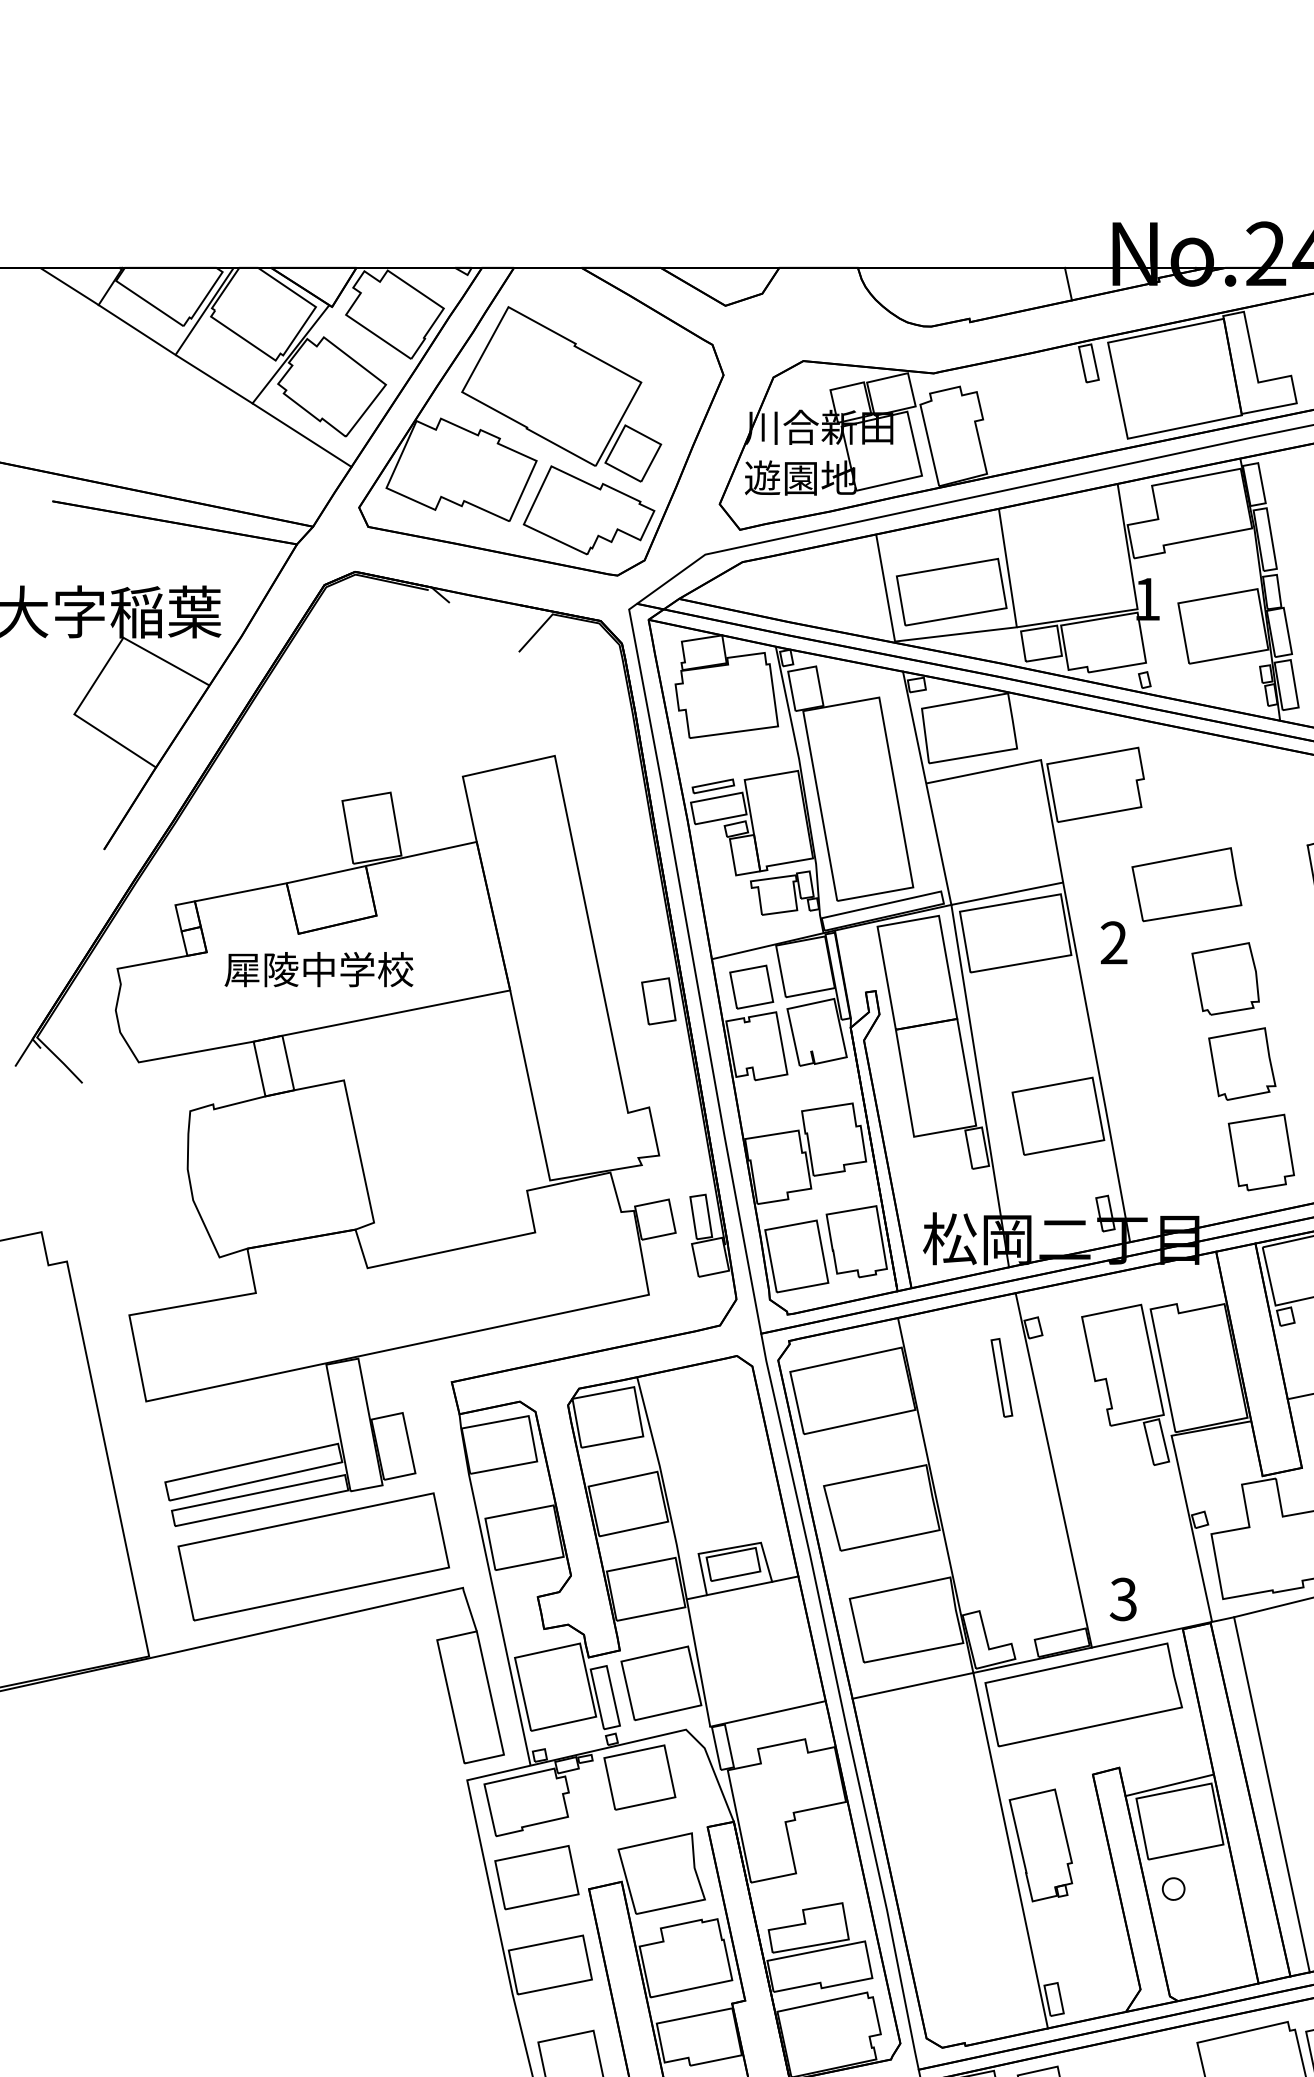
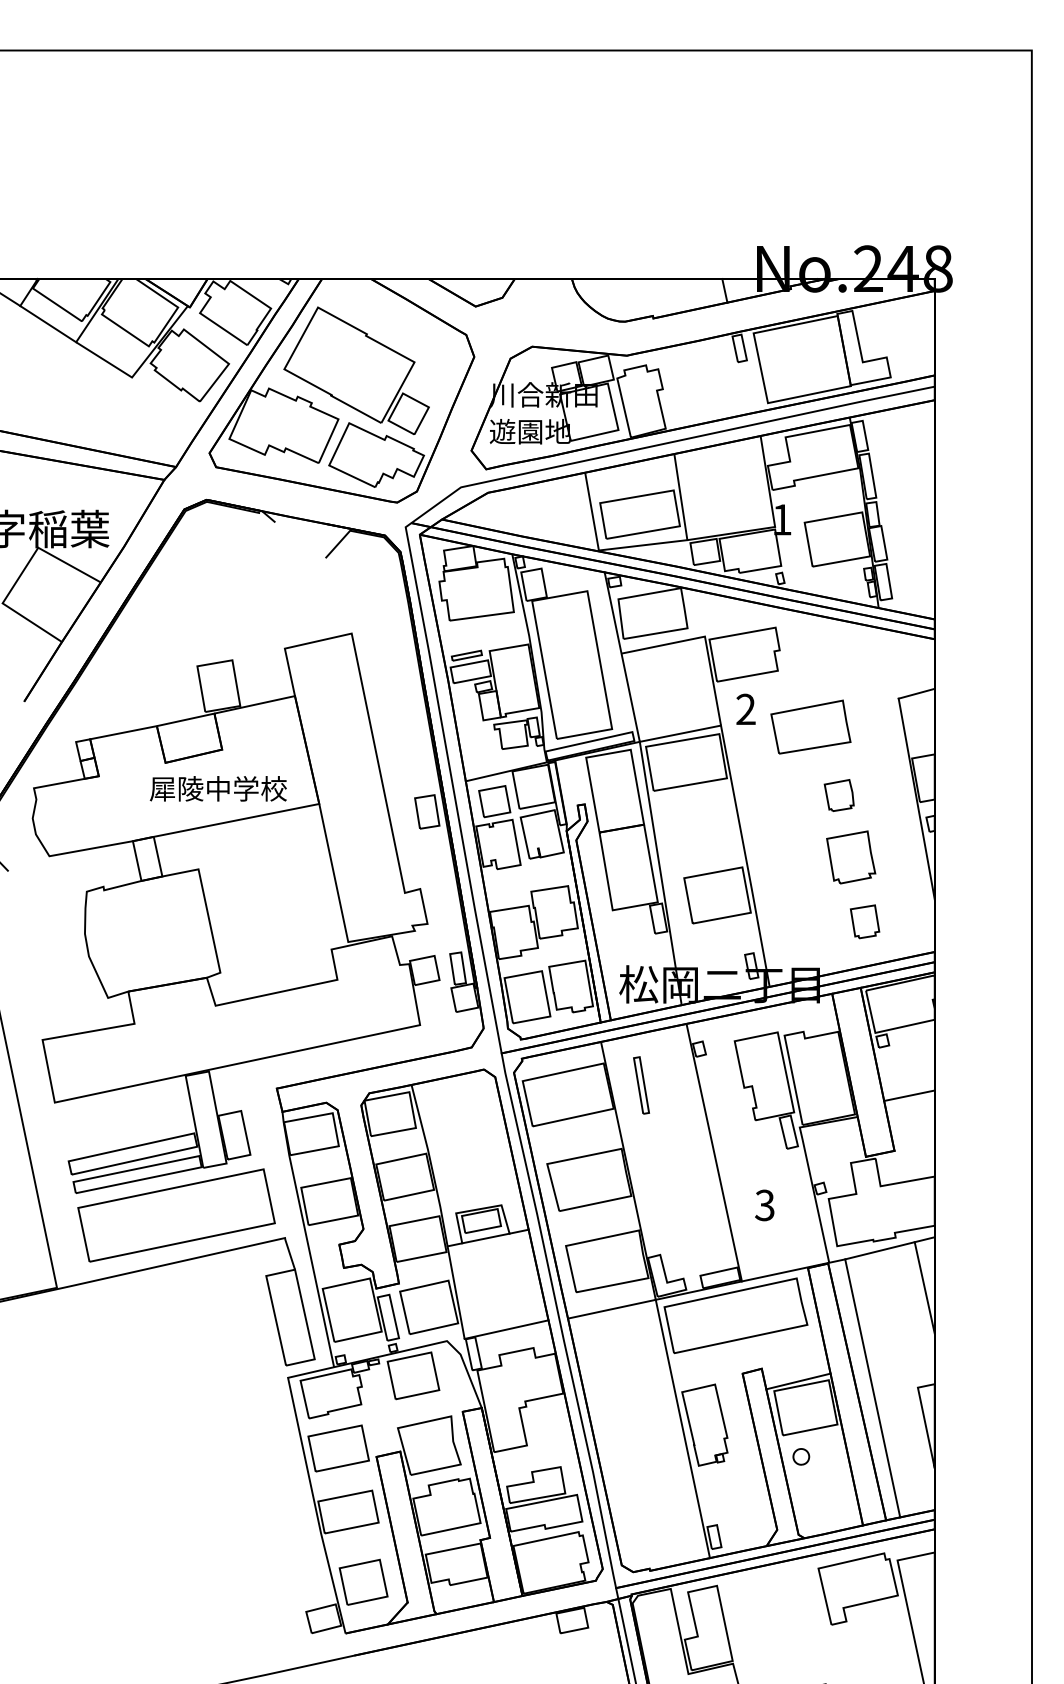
line: (302, 435) -> (168, 400), removed
text: (1113, 941) -> (745, 708), moved
text: (317, 969) -> (217, 788), moved
part: (1226, 978) -> (839, 795), size x0.6
part: (1260, 1152) -> (864, 921), size x0.6
part: (1001, 1377) -> (641, 1085), moved
text: (1122, 1599) -> (764, 1205), moved

